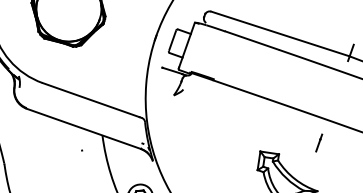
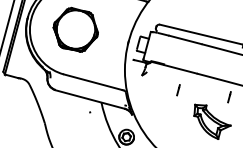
part: (234, 125) -> (178, 90), added

